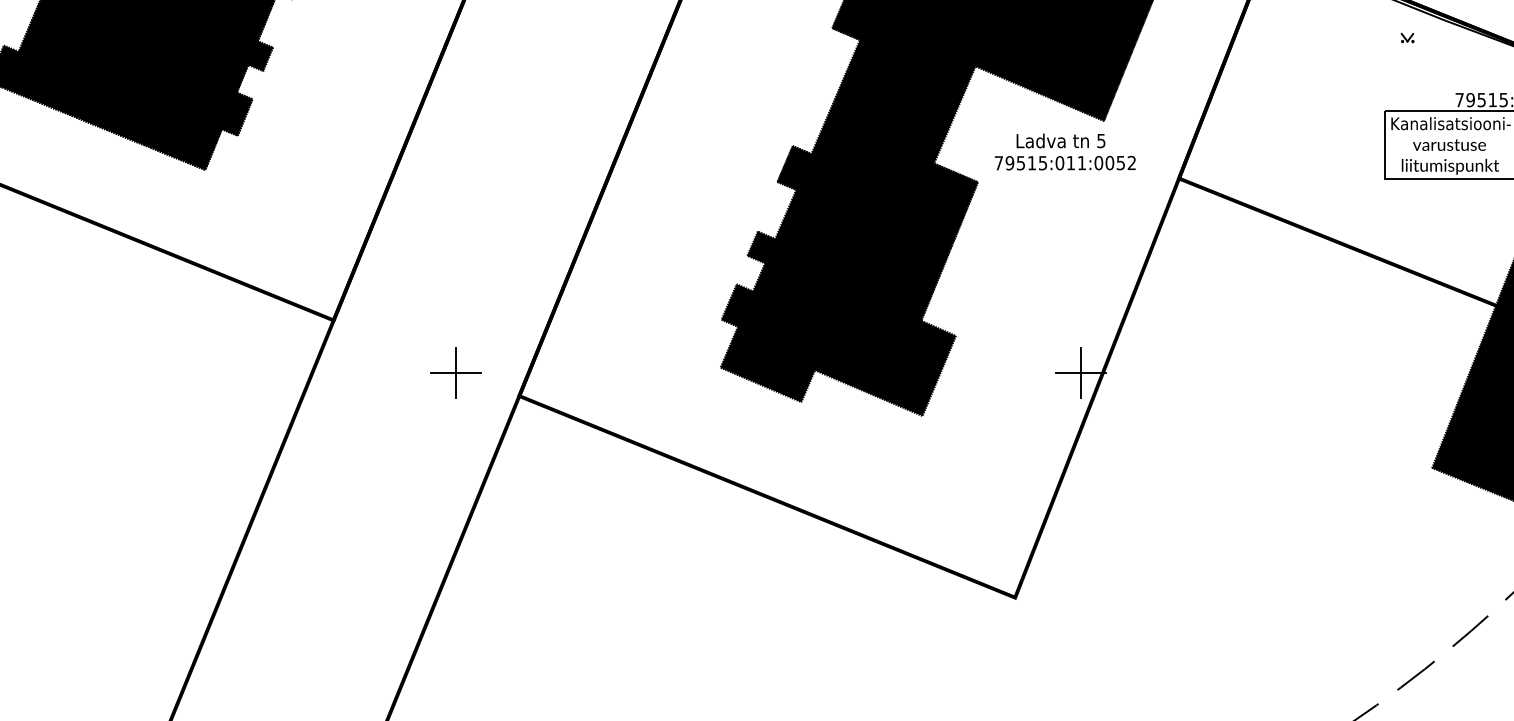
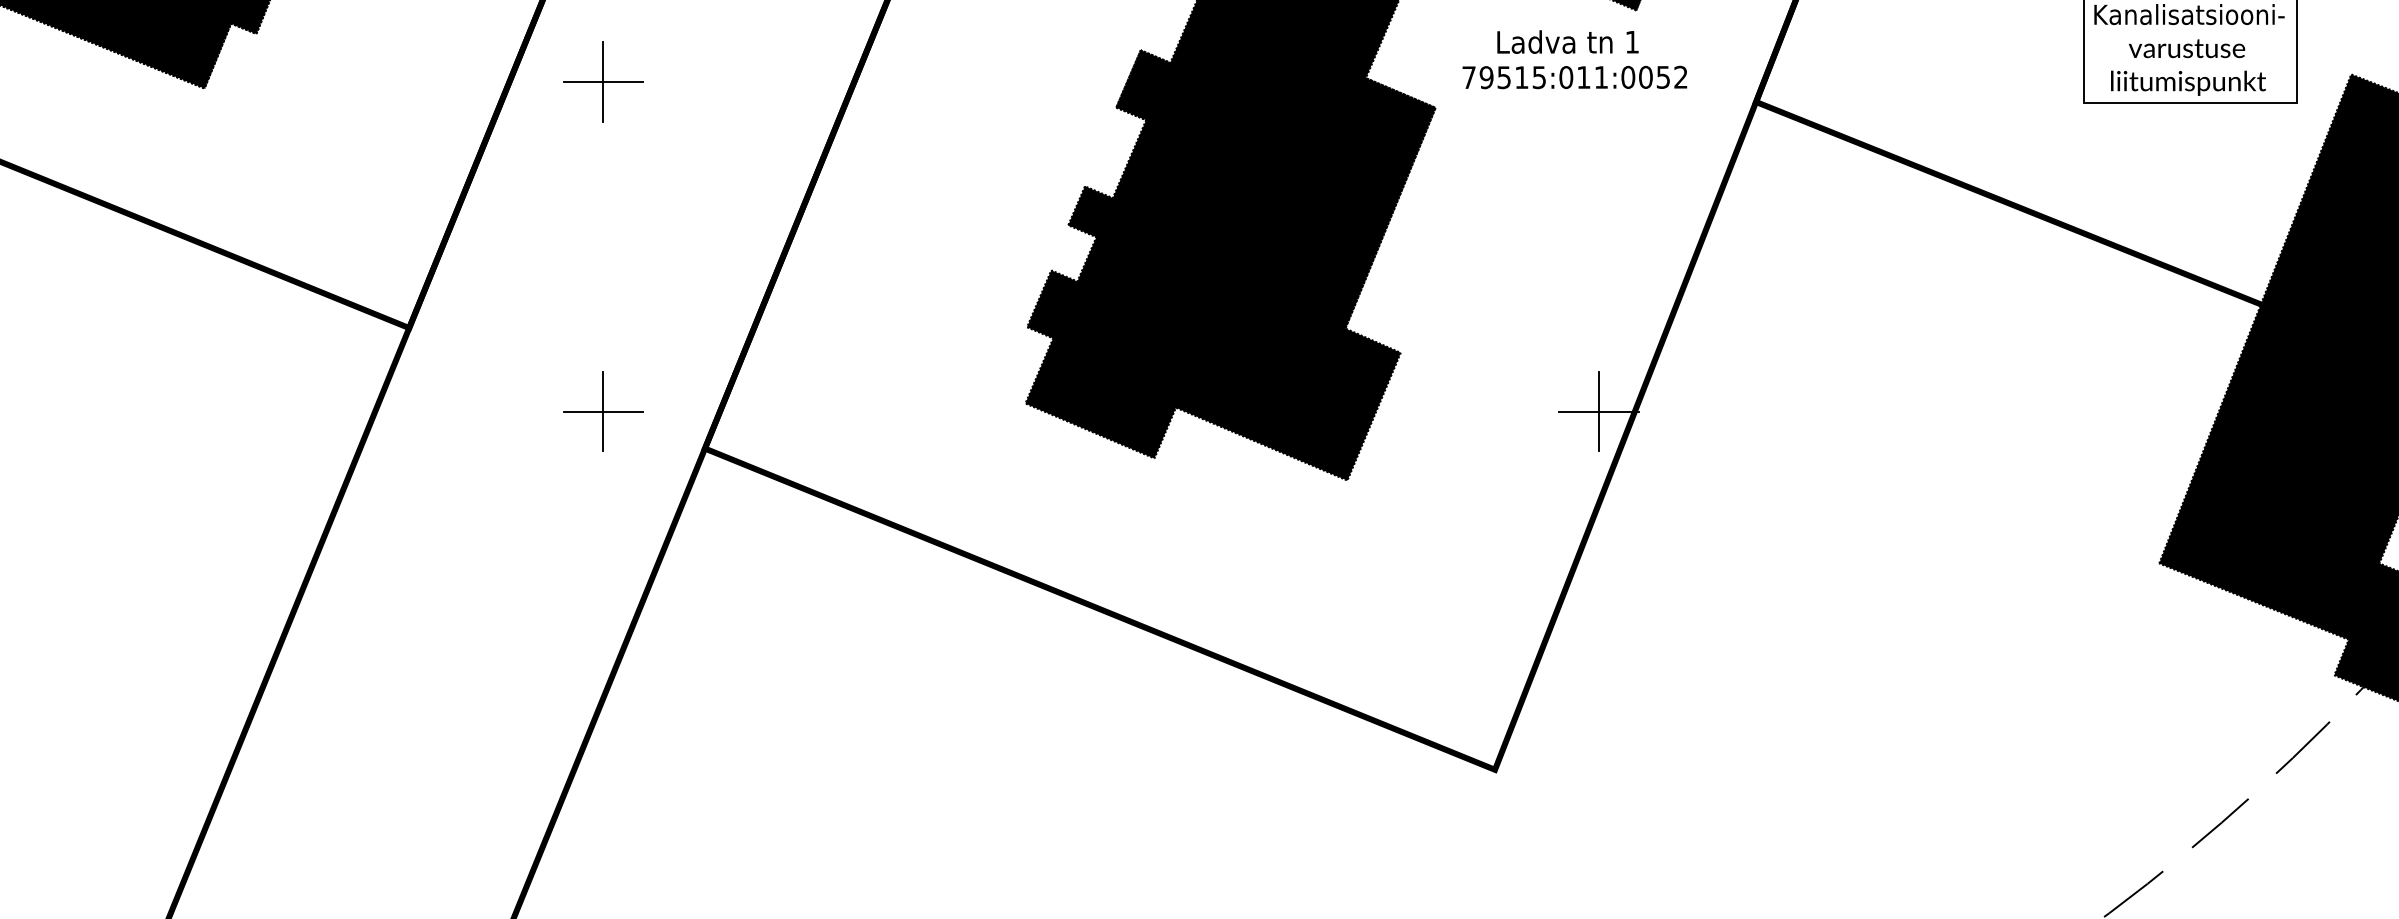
text: (1101, 141) -> (1632, 42), 5 -> 1
part: (455, 165) -> (603, 81), added

